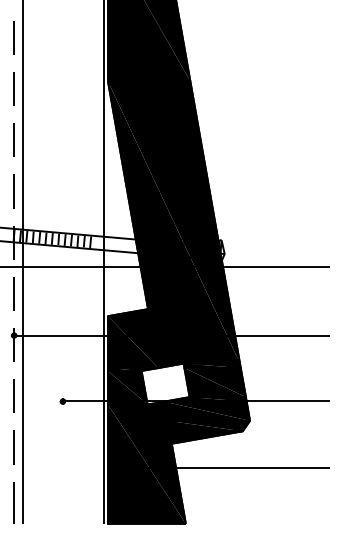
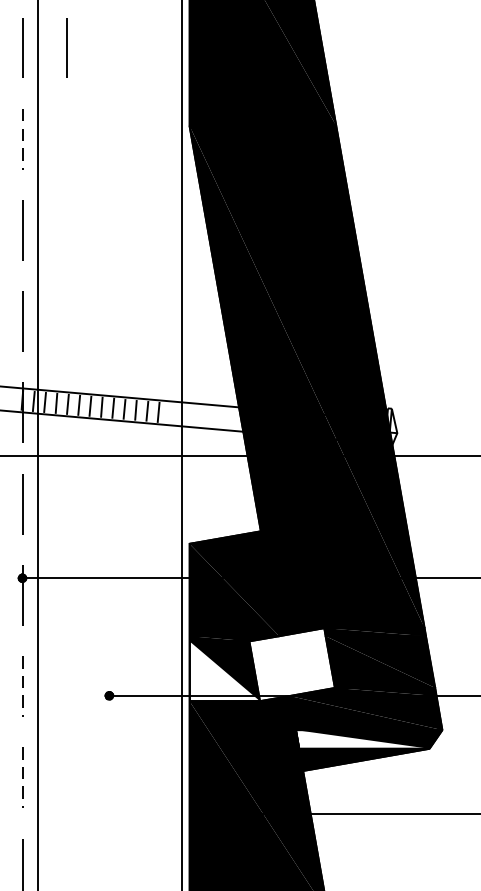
line: (38, 37) -> (65, 47), added
line: (14, 89) -> (23, 140), solid -> dashed
fill: (127, 387) -> (224, 670), removed
line: (14, 396) -> (23, 686), solid -> dashed
fill: (204, 425) -> (361, 738), removed
line: (14, 447) -> (23, 777), solid -> dashed

